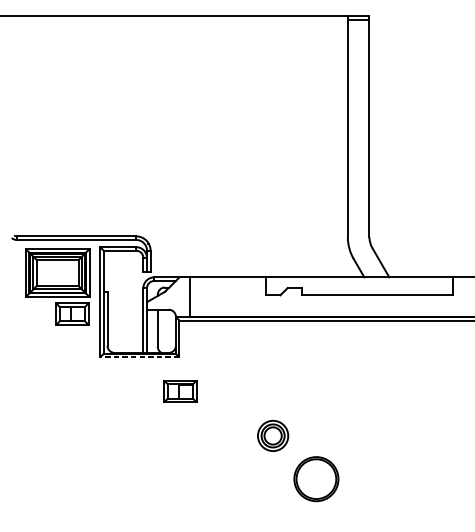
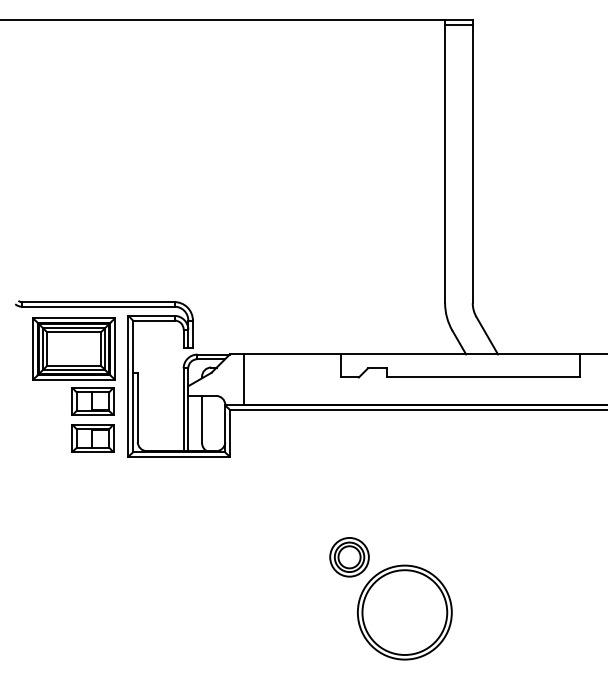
line: (140, 357) -> (179, 456), dashed -> solid
part: (180, 391) -> (92, 438), moved
part: (316, 479) -> (404, 612), size x1.67

